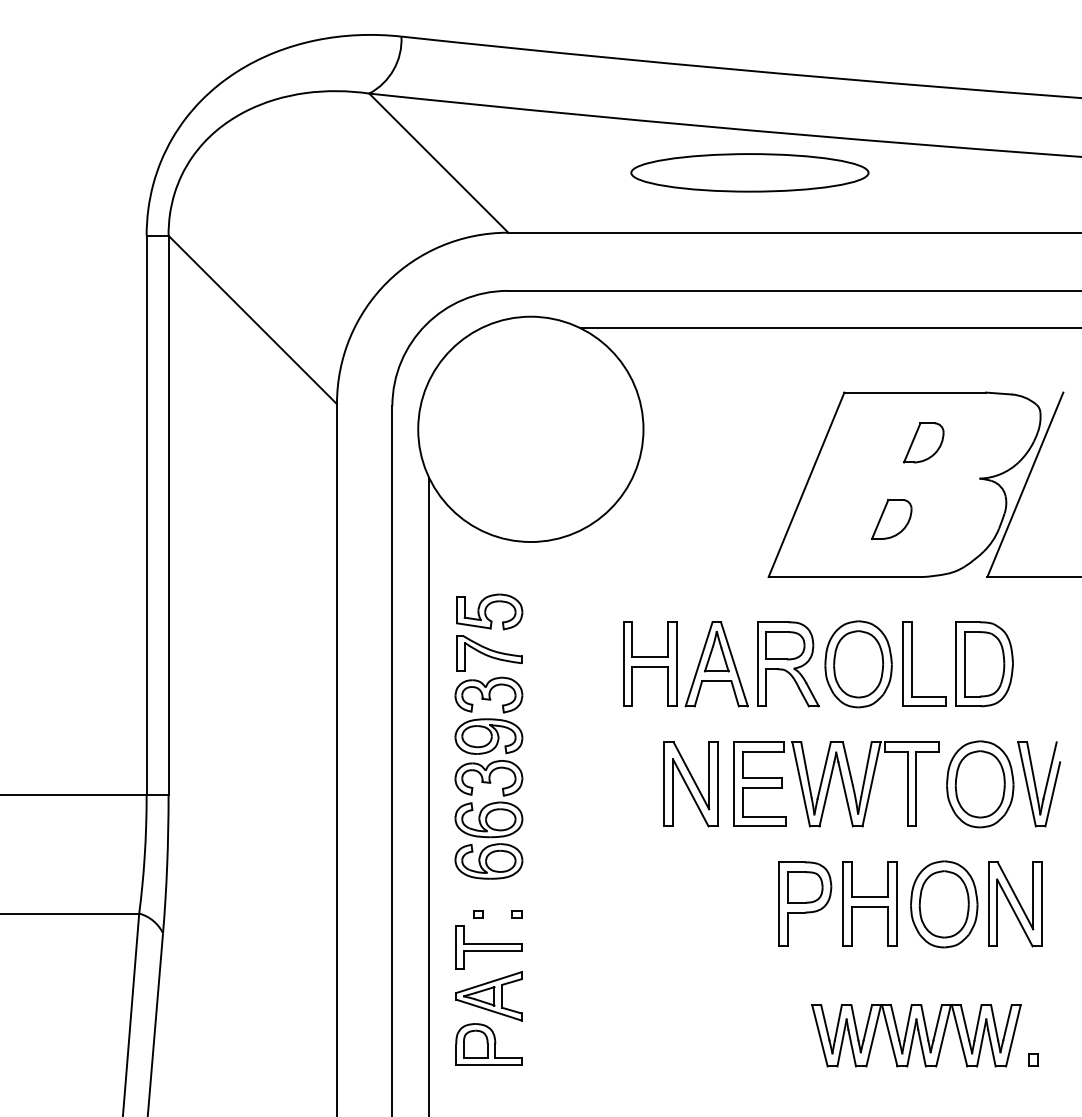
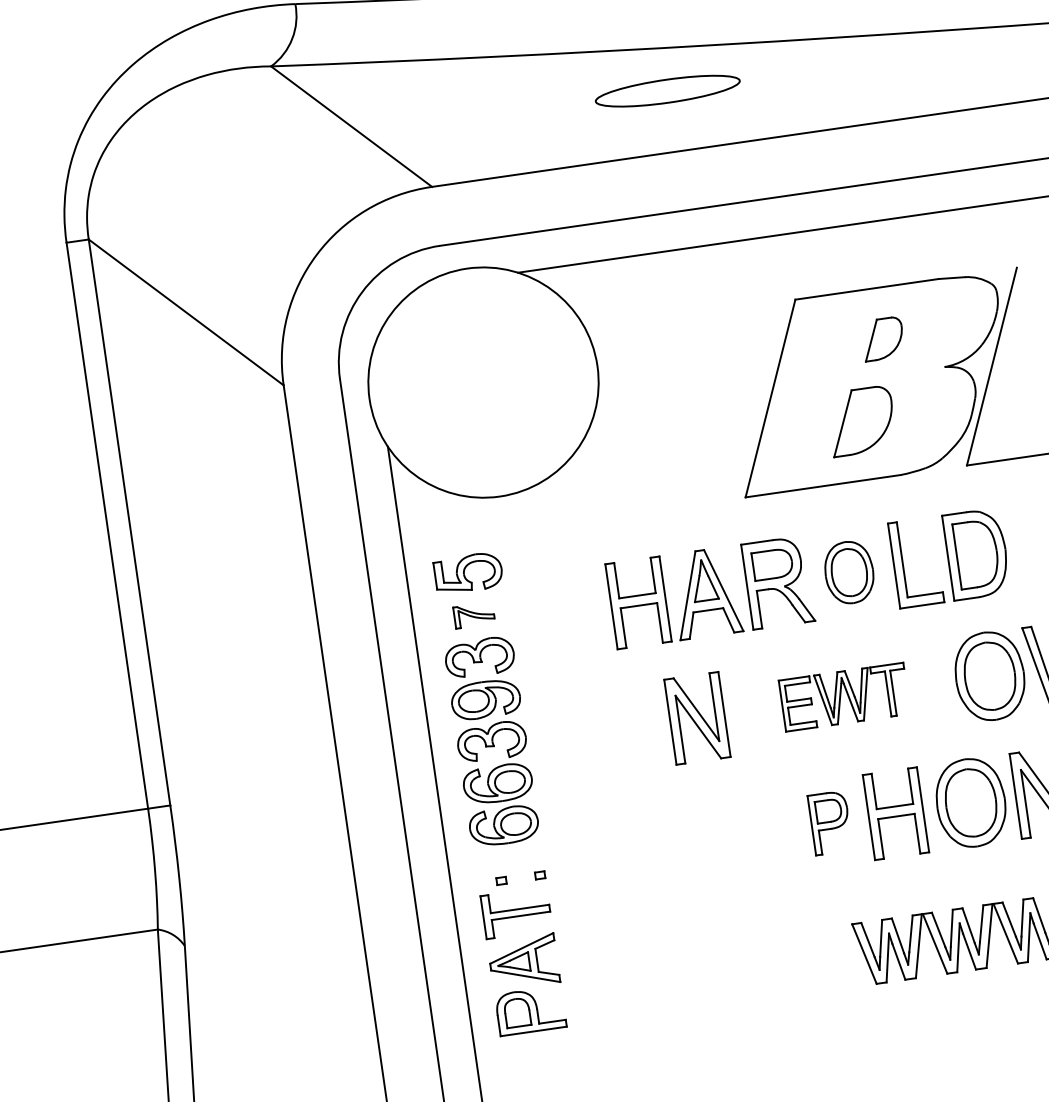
part: (749, 172) -> (667, 90), size x0.6
part: (891, 519) -> (861, 421), size x1.6
part: (489, 653) -> (474, 615), size x0.6
part: (858, 664) -> (849, 572), size x0.7
part: (836, 784) -> (844, 697), size x0.6
part: (805, 903) -> (830, 822), size x0.7

